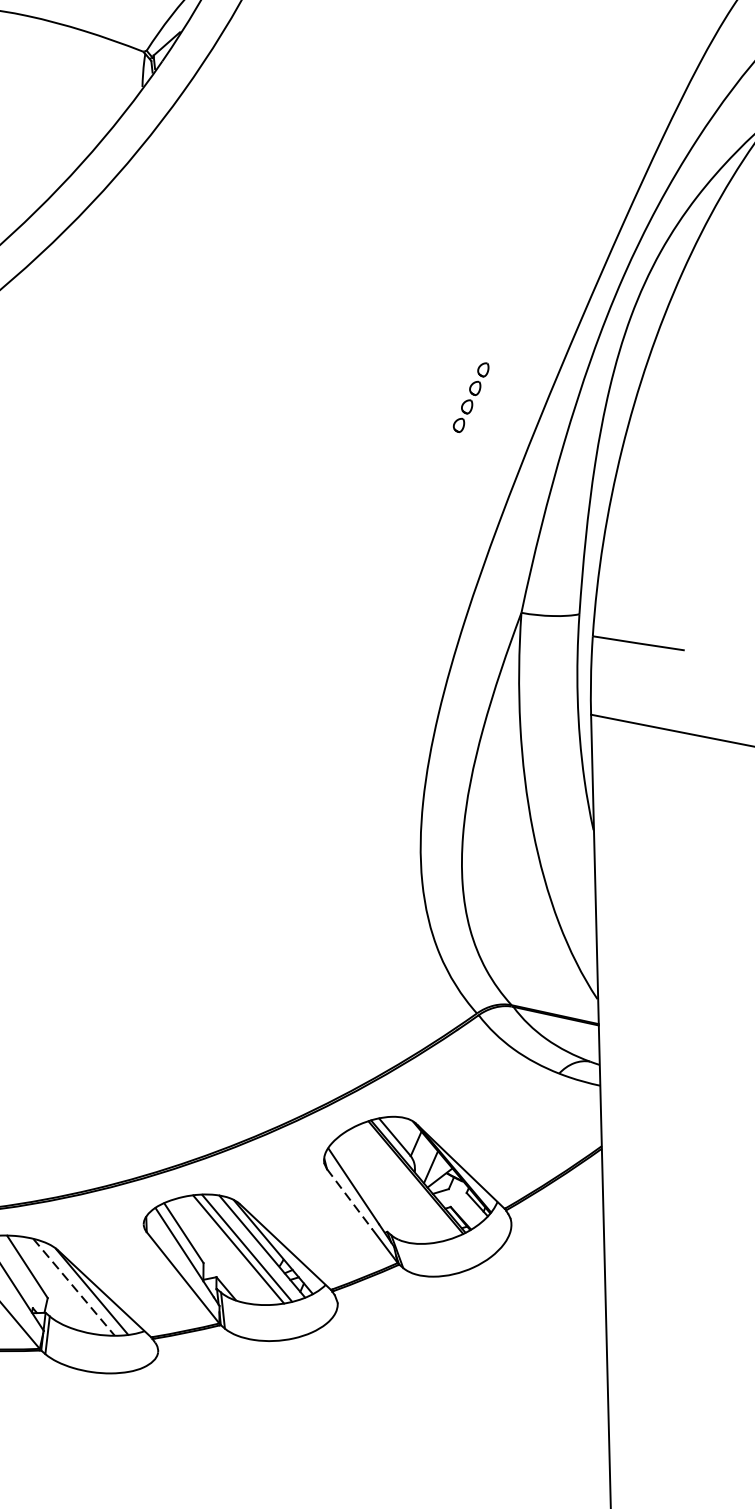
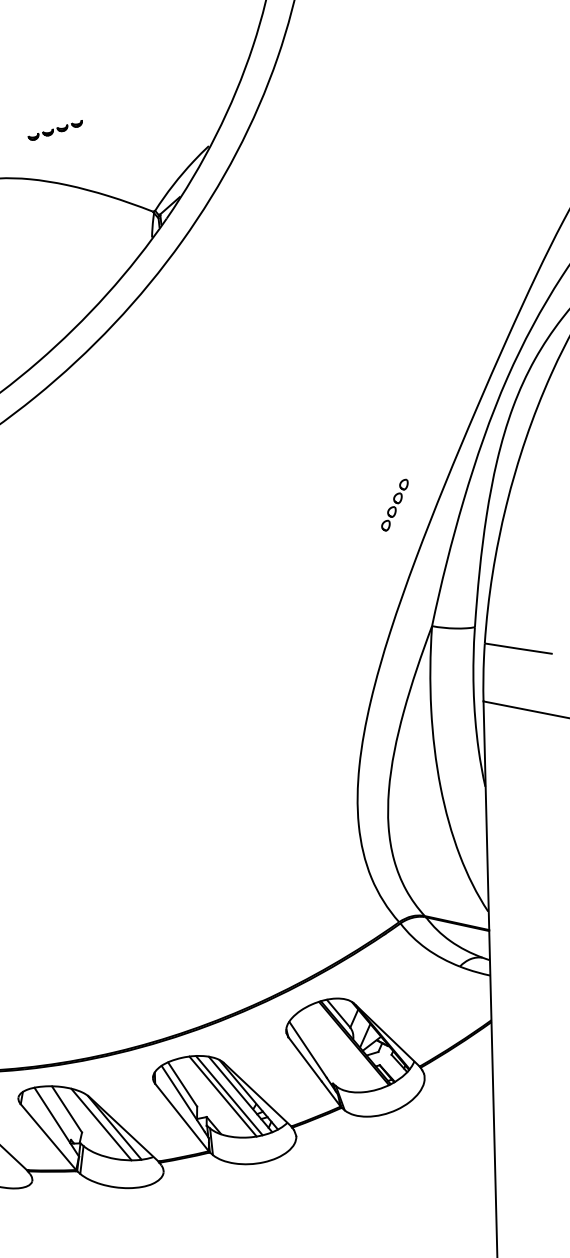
part: (470, 396) -> (394, 504), moved
line: (350, 1199) -> (305, 1059), dashed -> solid
line: (74, 1287) -> (101, 1124), dashed -> solid

